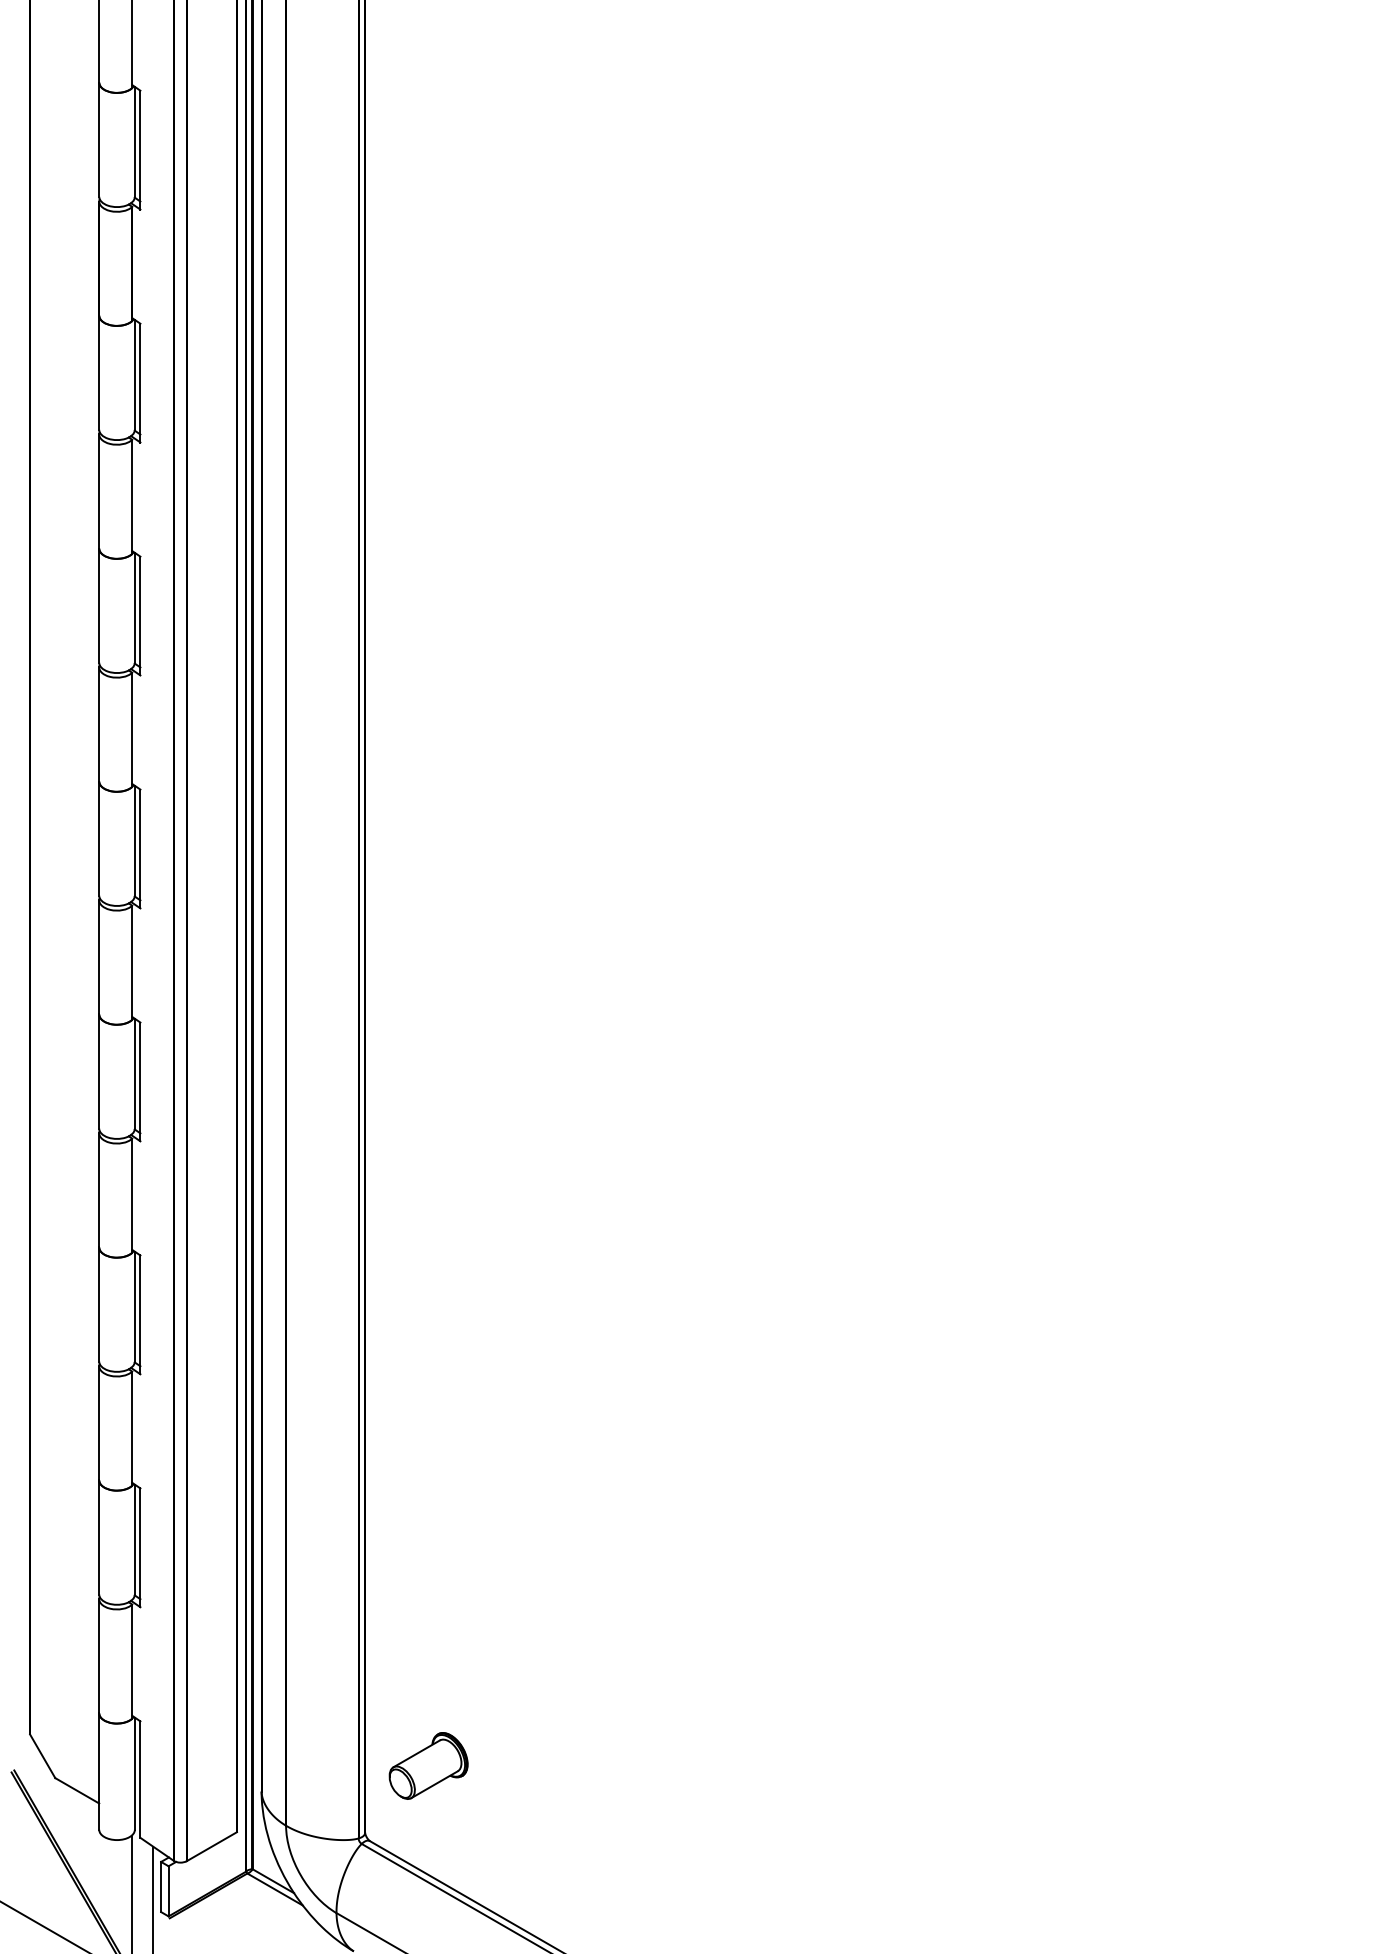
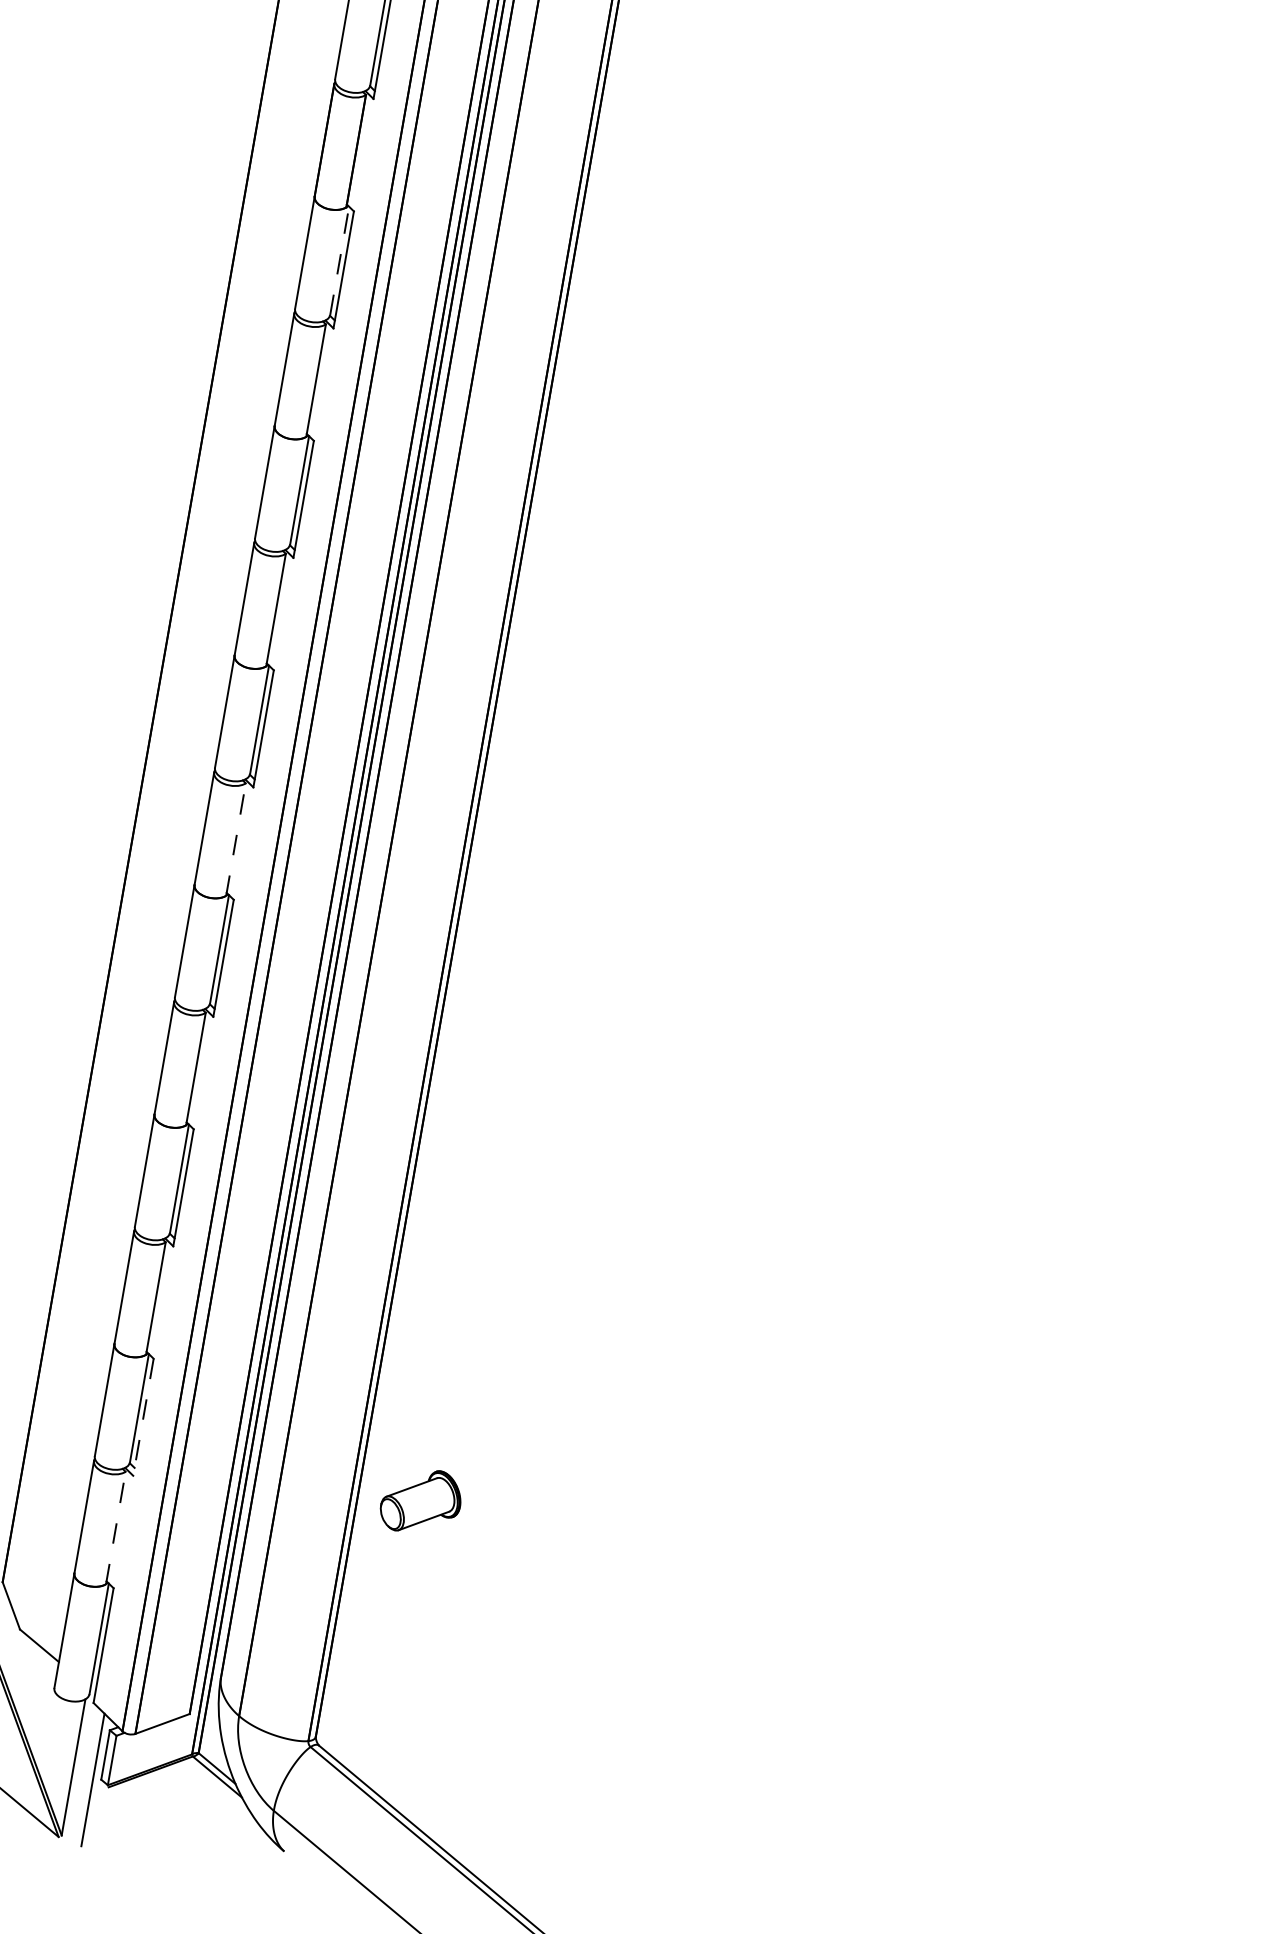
line: (134, 374) -> (339, 260), solid -> dashed
line: (132, 962) -> (236, 839), solid -> dashed
line: (140, 1548) -> (143, 1417), solid -> dashed
line: (132, 1661) -> (116, 1527), solid -> dashed
part: (428, 1765) -> (421, 1500), moved

